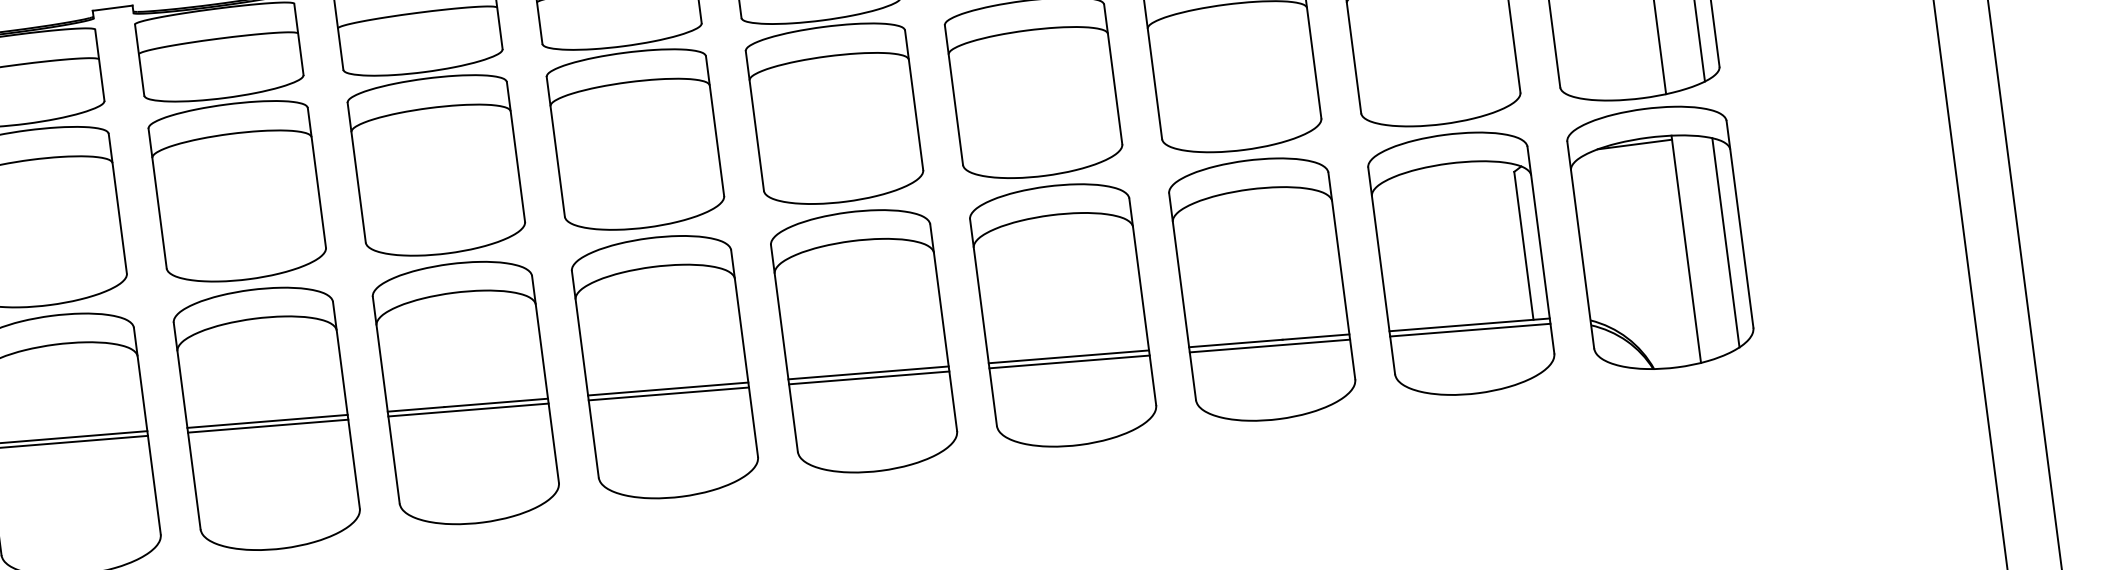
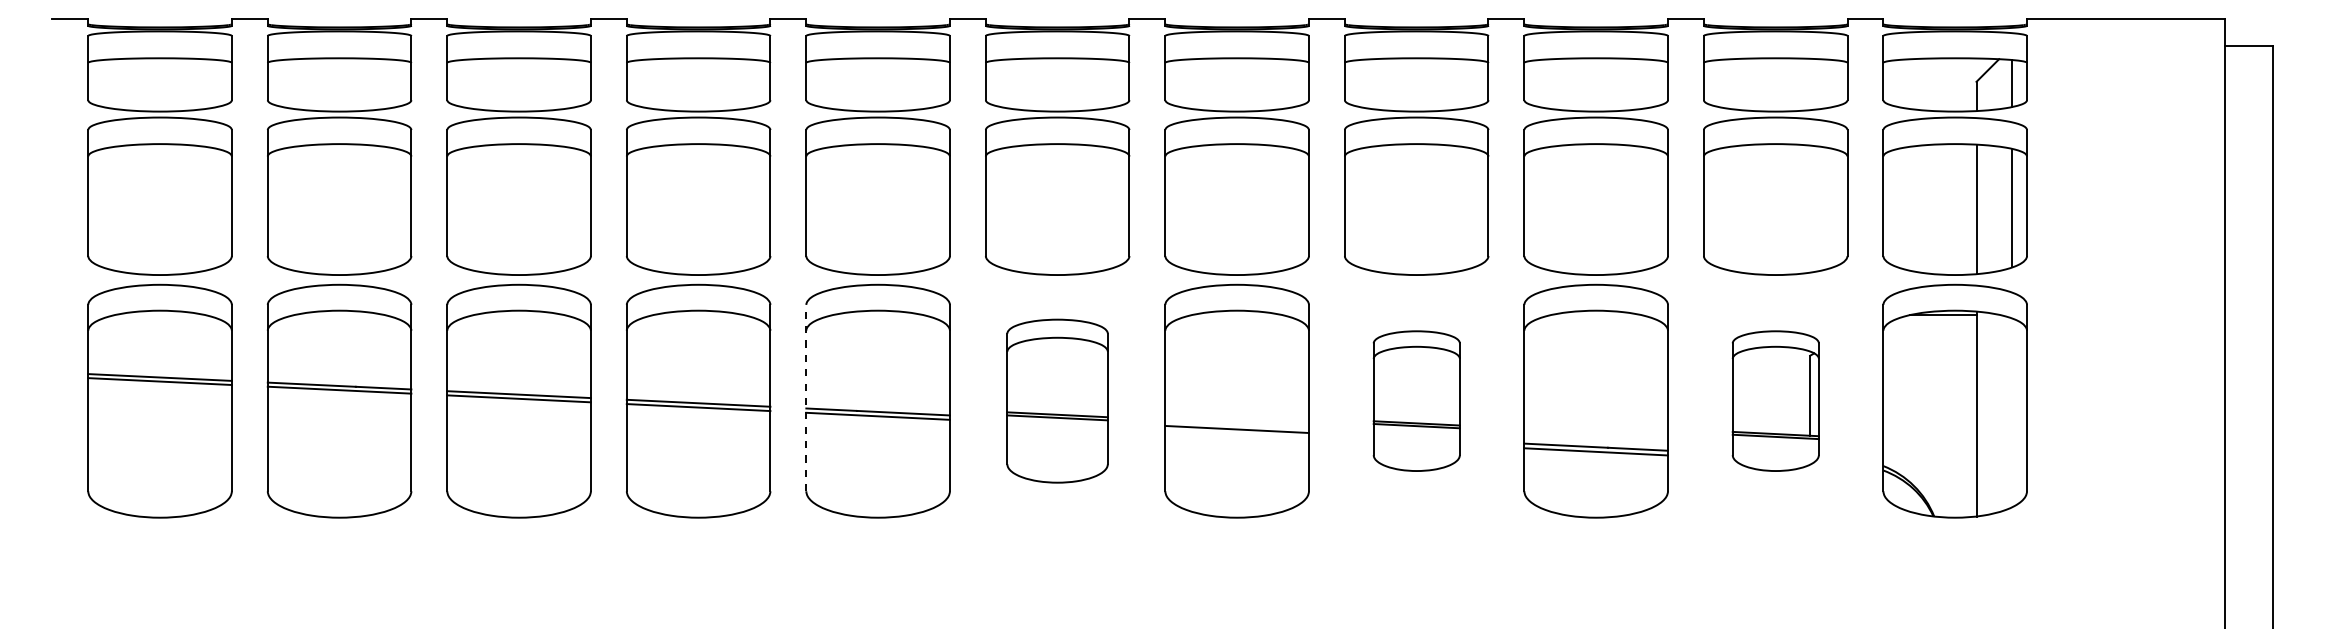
line: (1725, 242) -> (2012, 412), removed
part: (1461, 263) -> (1775, 400), size x0.6
part: (1063, 314) -> (1416, 400), size x0.6
part: (665, 366) -> (1057, 400), size x0.7
line: (868, 377) -> (1236, 433), removed
line: (386, 399) -> (806, 397), solid -> dashed

